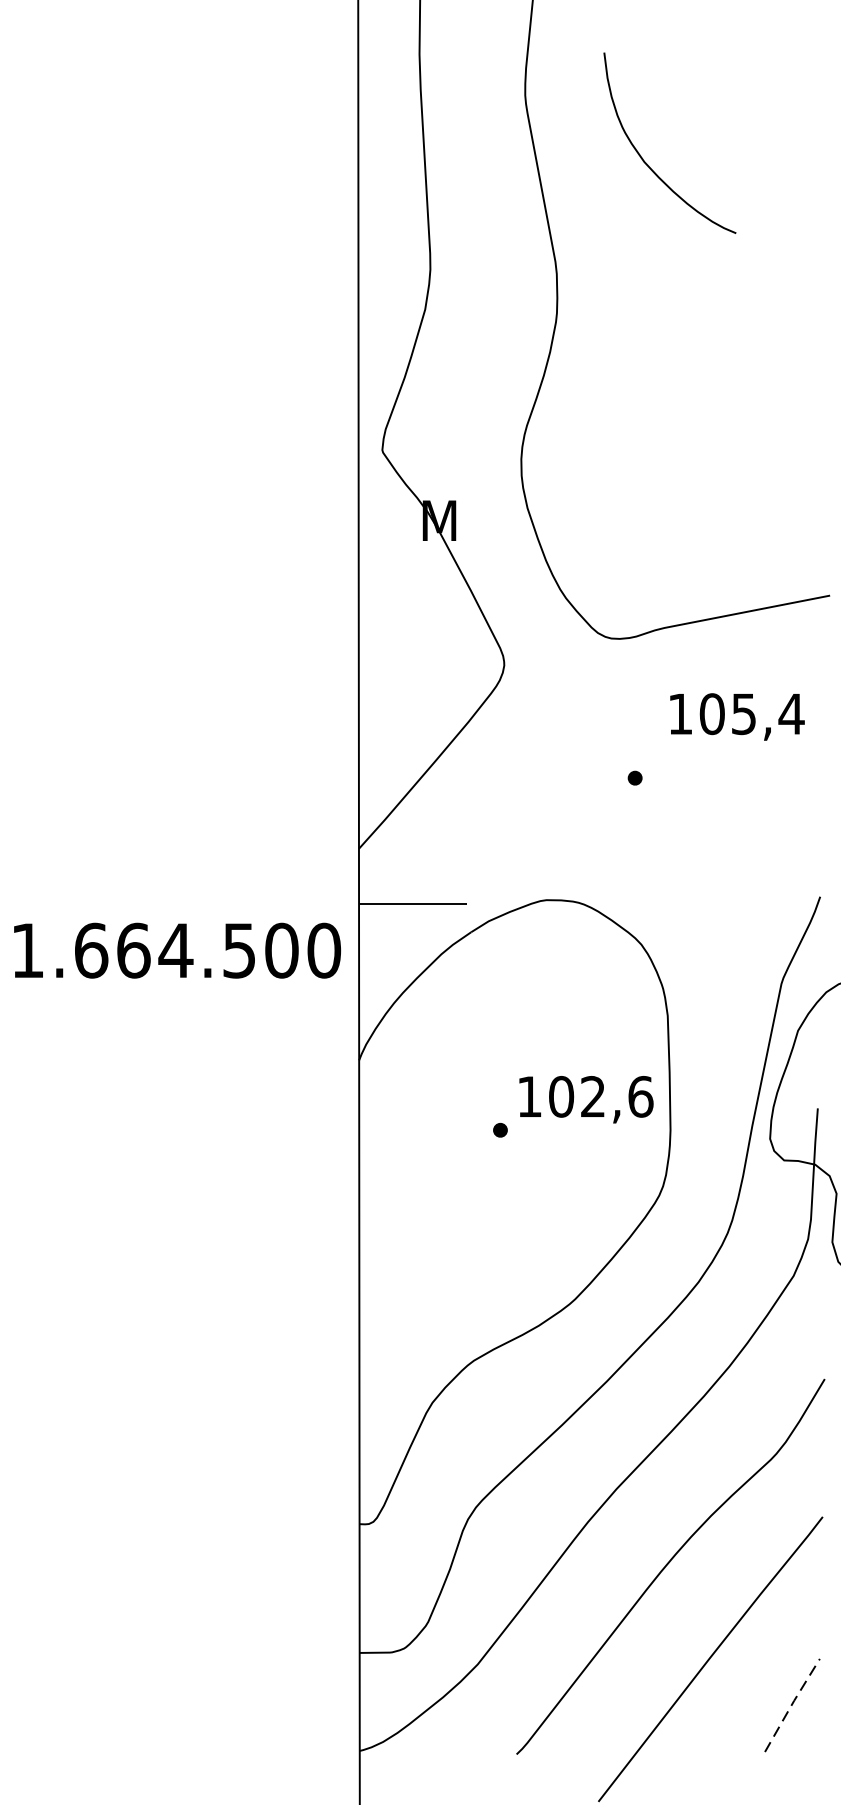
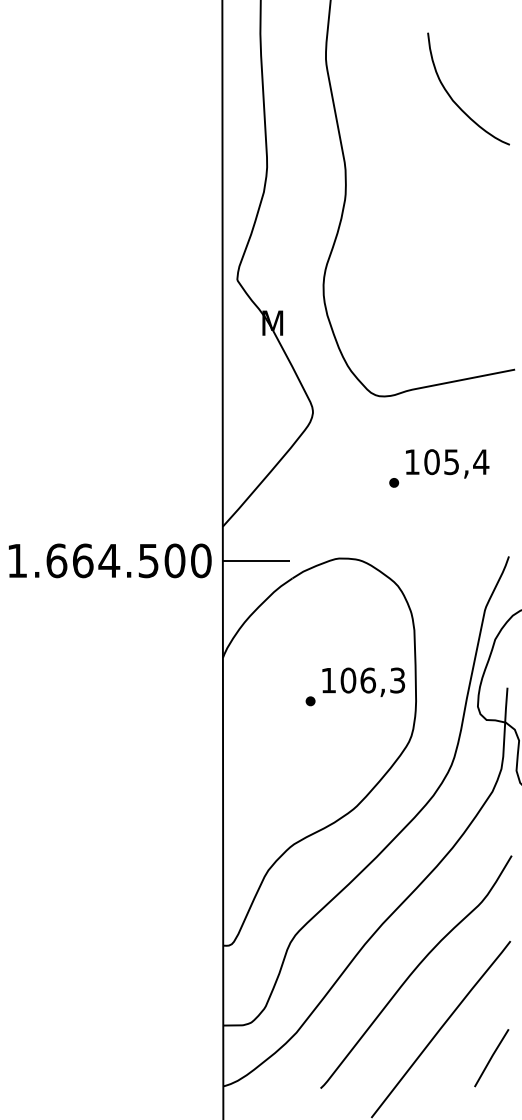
curve: (648, 163) -> (455, 101), moved
text: (737, 716) -> (447, 463), moved
text: (177, 950) -> (110, 560), moved
text: (616, 1096) -> (382, 680), 102,6 -> 106,3
line: (792, 1702) -> (491, 1056), dashed -> solid

